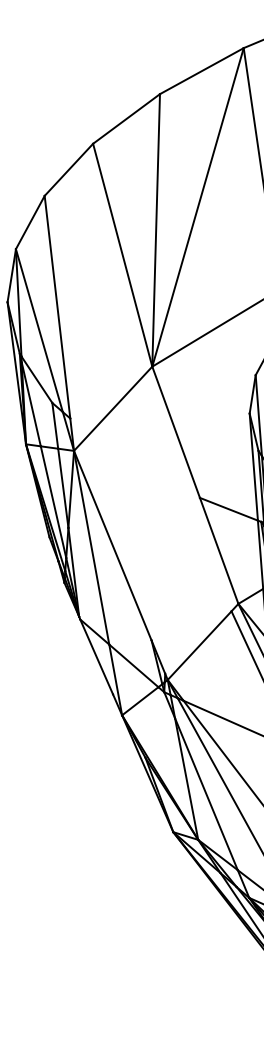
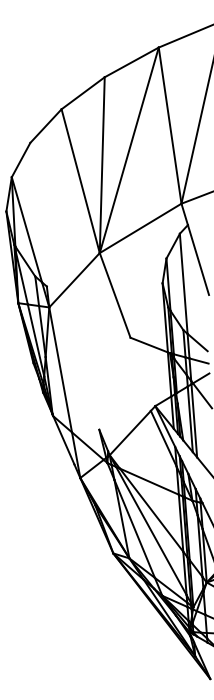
line: (57, 306) -> (38, 214), removed
line: (113, 545) -> (74, 368), removed
line: (218, 550) -> (142, 371), removed

